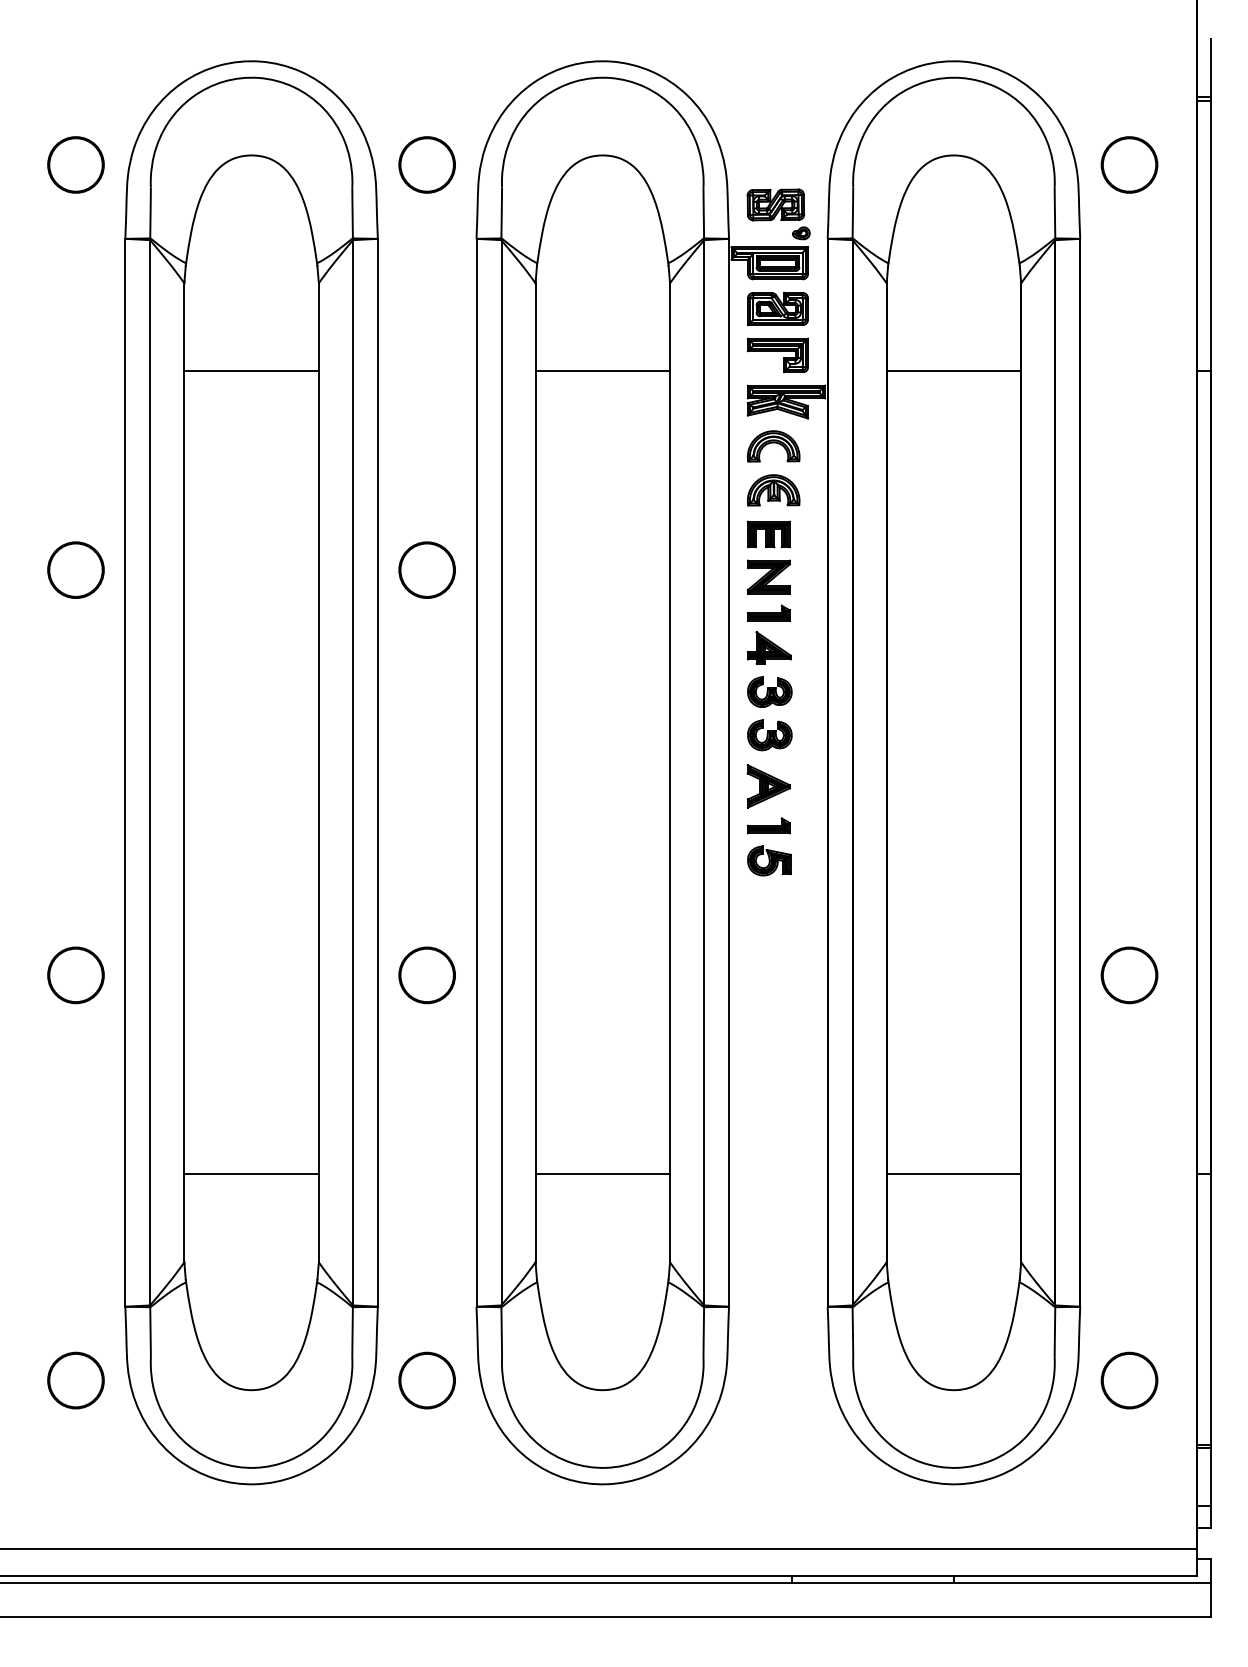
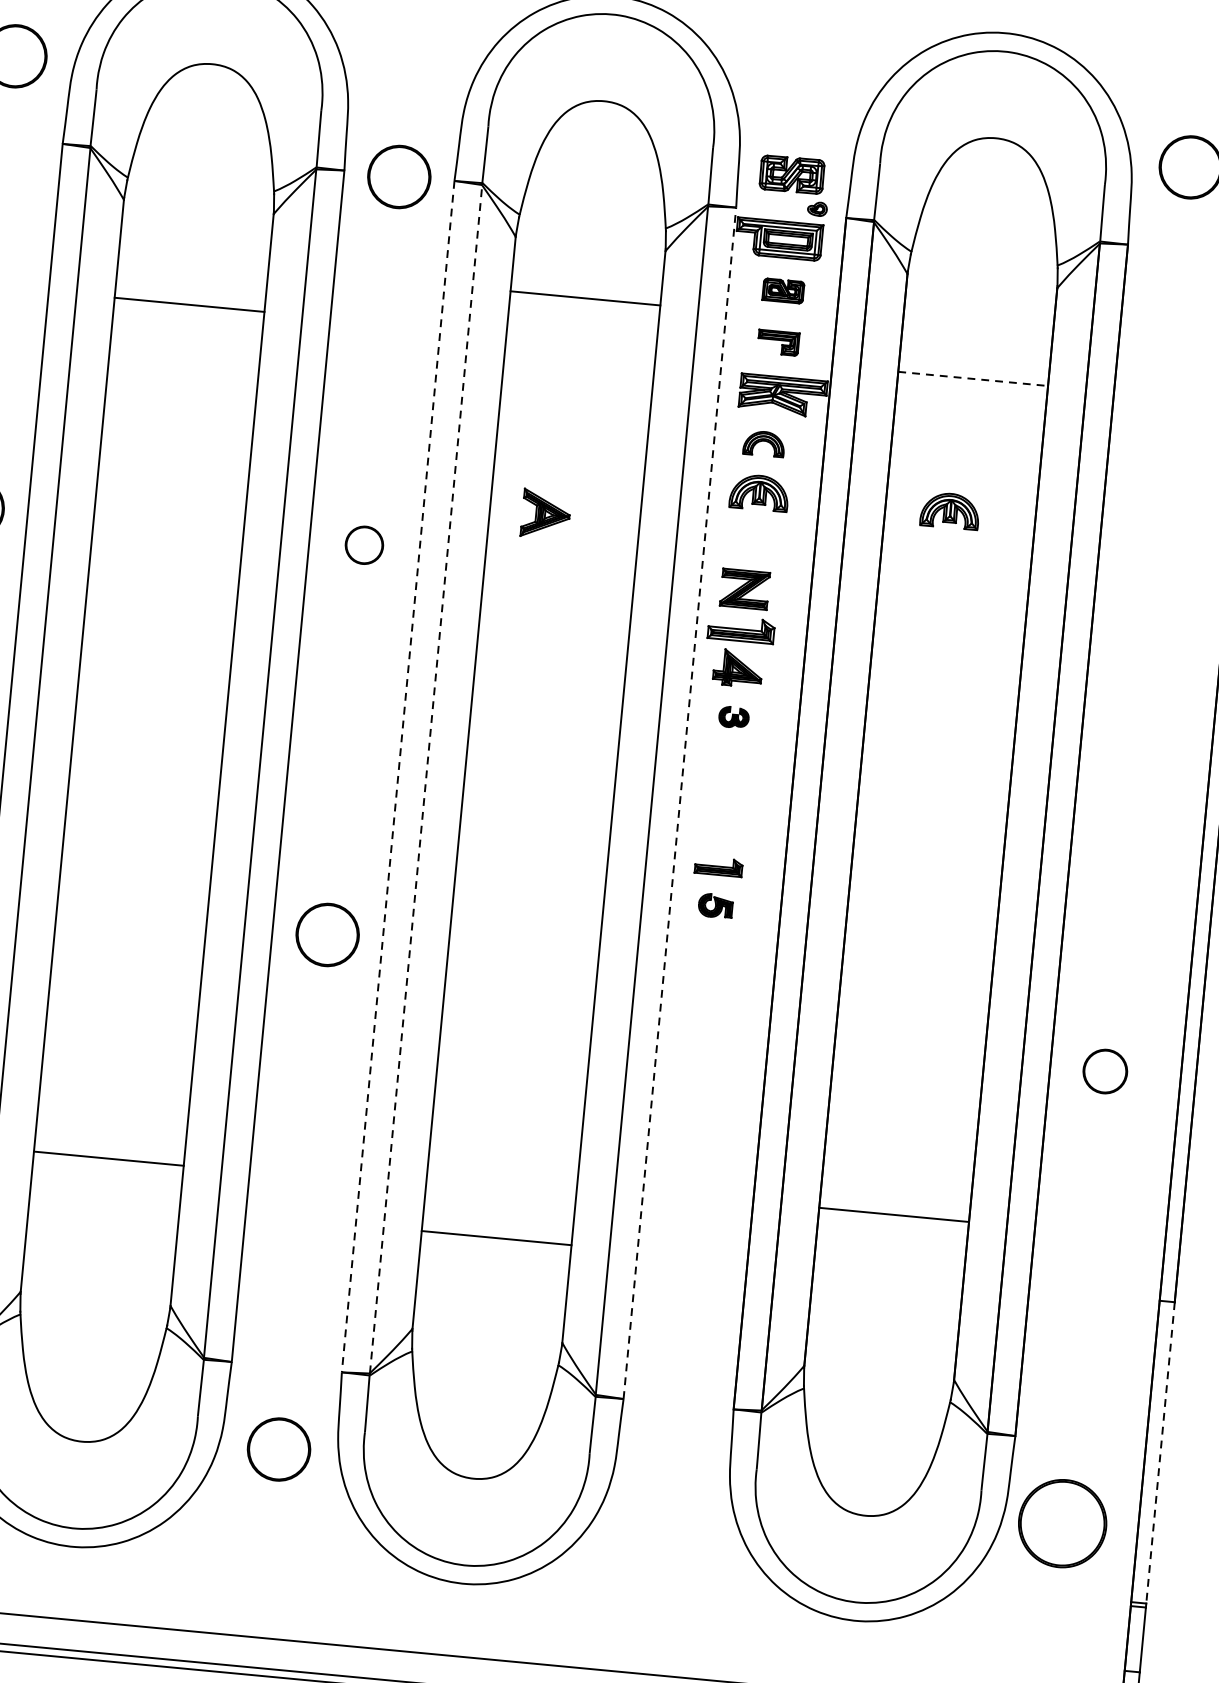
circle: (426, 164) -> (398, 176), moved
part: (777, 308) -> (782, 290), size x0.6
part: (777, 355) -> (777, 342), size x0.6
line: (602, 371) -> (585, 298), moved
line: (954, 371) -> (973, 379), solid -> dashed
part: (773, 446) -> (763, 443), size x0.7
part: (944, 490) -> (950, 511), added
part: (768, 534) -> (749, 541), removed
circle: (426, 569) -> (363, 544), size x0.6
part: (768, 612) -> (740, 628), size x1.4
part: (769, 691) -> (733, 716), size x0.6
part: (769, 735) -> (728, 765), removed
line: (476, 772) -> (398, 776), solid -> dashed
line: (501, 772) -> (426, 778), solid -> dashed
line: (729, 772) -> (680, 803), solid -> dashed
part: (768, 786) -> (545, 514), moved
part: (769, 860) -> (715, 905), size x0.7
part: (426, 975) -> (326, 935), moved
part: (1129, 975) -> (1105, 1071), size x0.7
line: (251, 1174) -> (108, 1158), moved
line: (953, 1174) -> (893, 1214), moved
line: (1210, 1310) -> (1160, 1453), solid -> dashed
part: (1129, 1380) -> (1062, 1523), size x1.4

